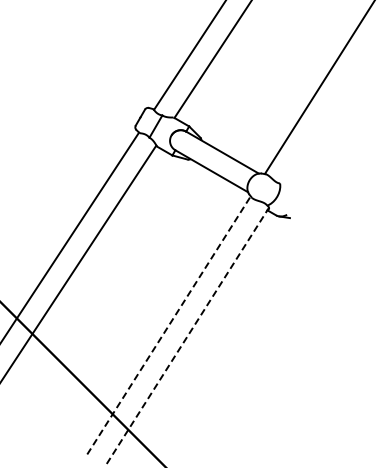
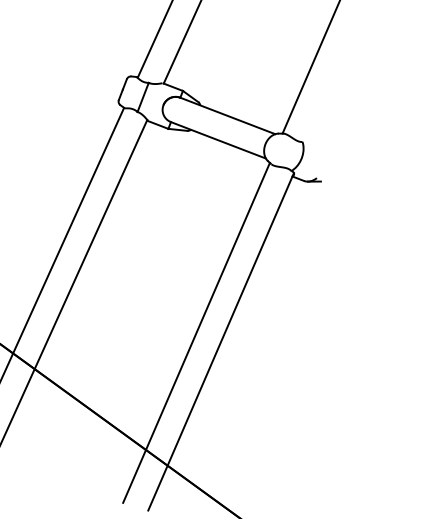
line: (169, 325) -> (197, 332), dashed -> solid
line: (187, 335) -> (220, 341), dashed -> solid

